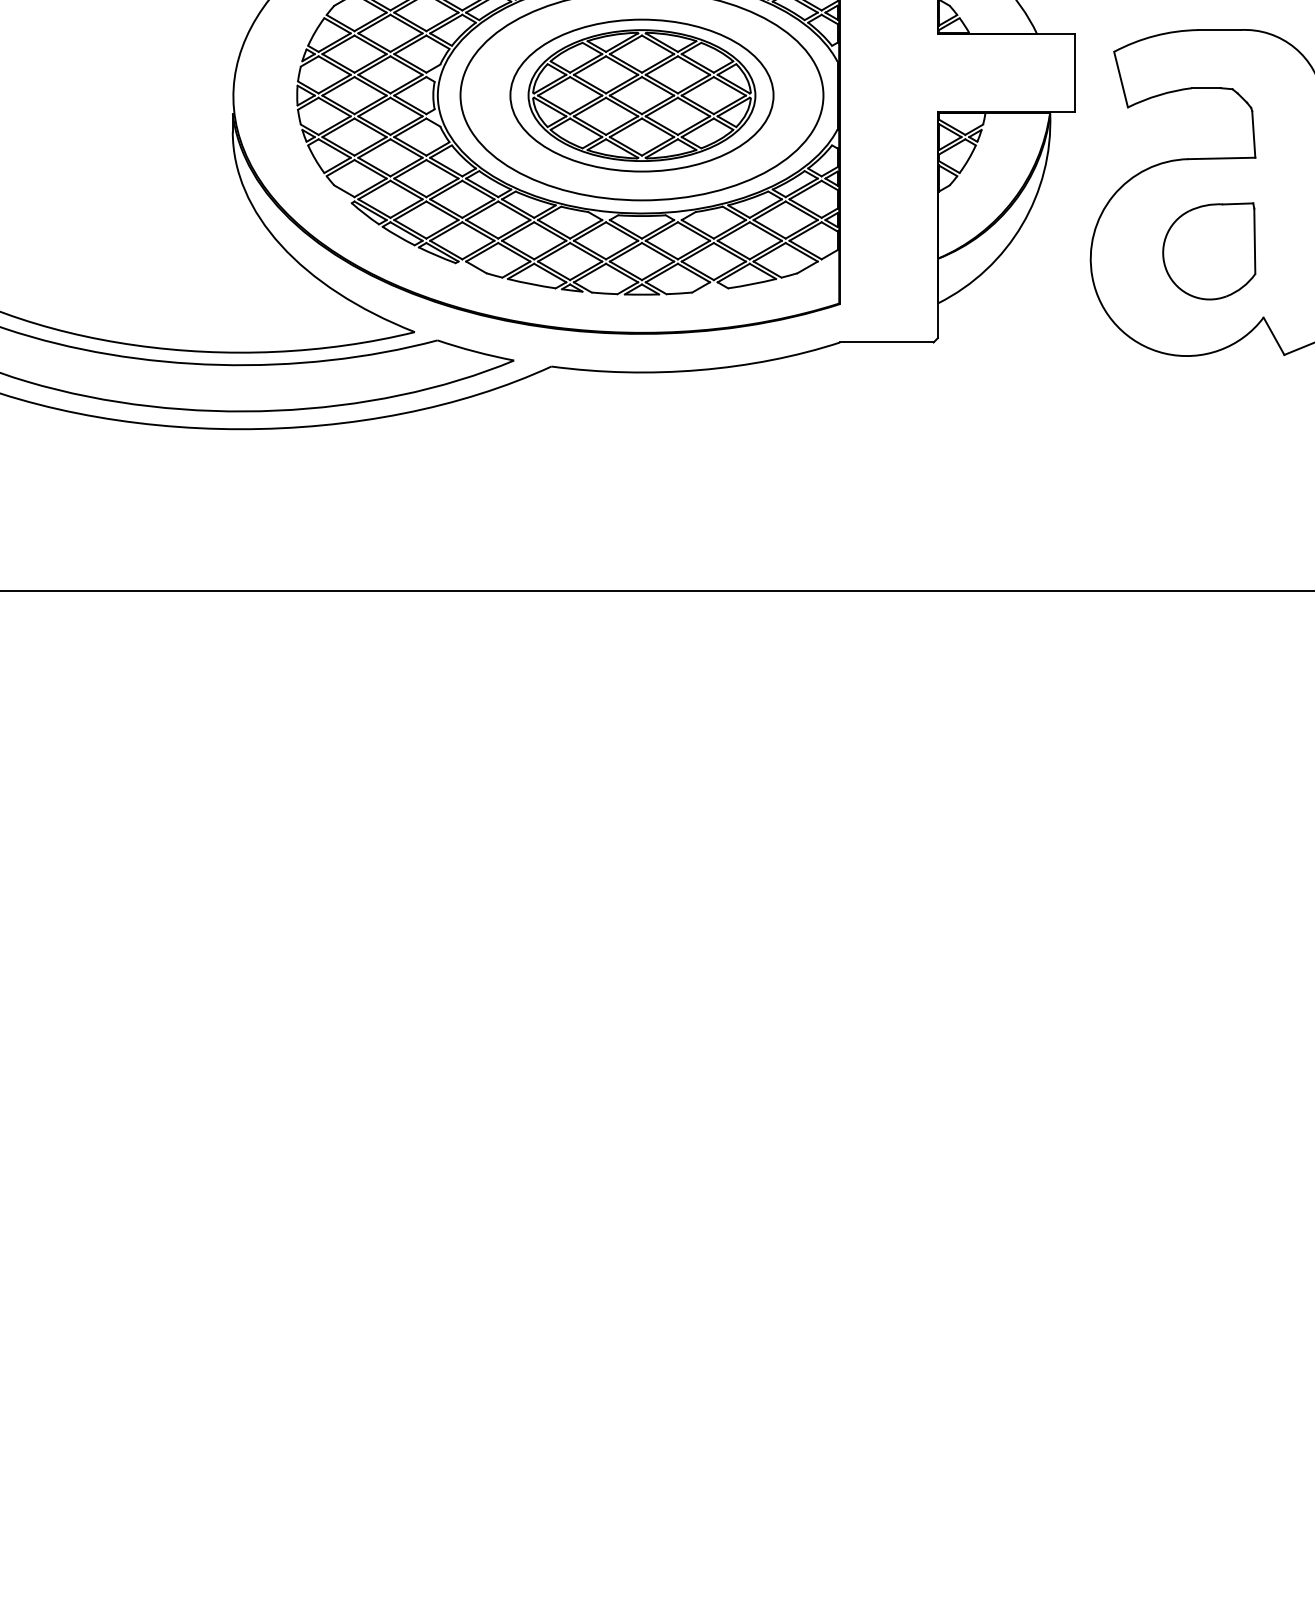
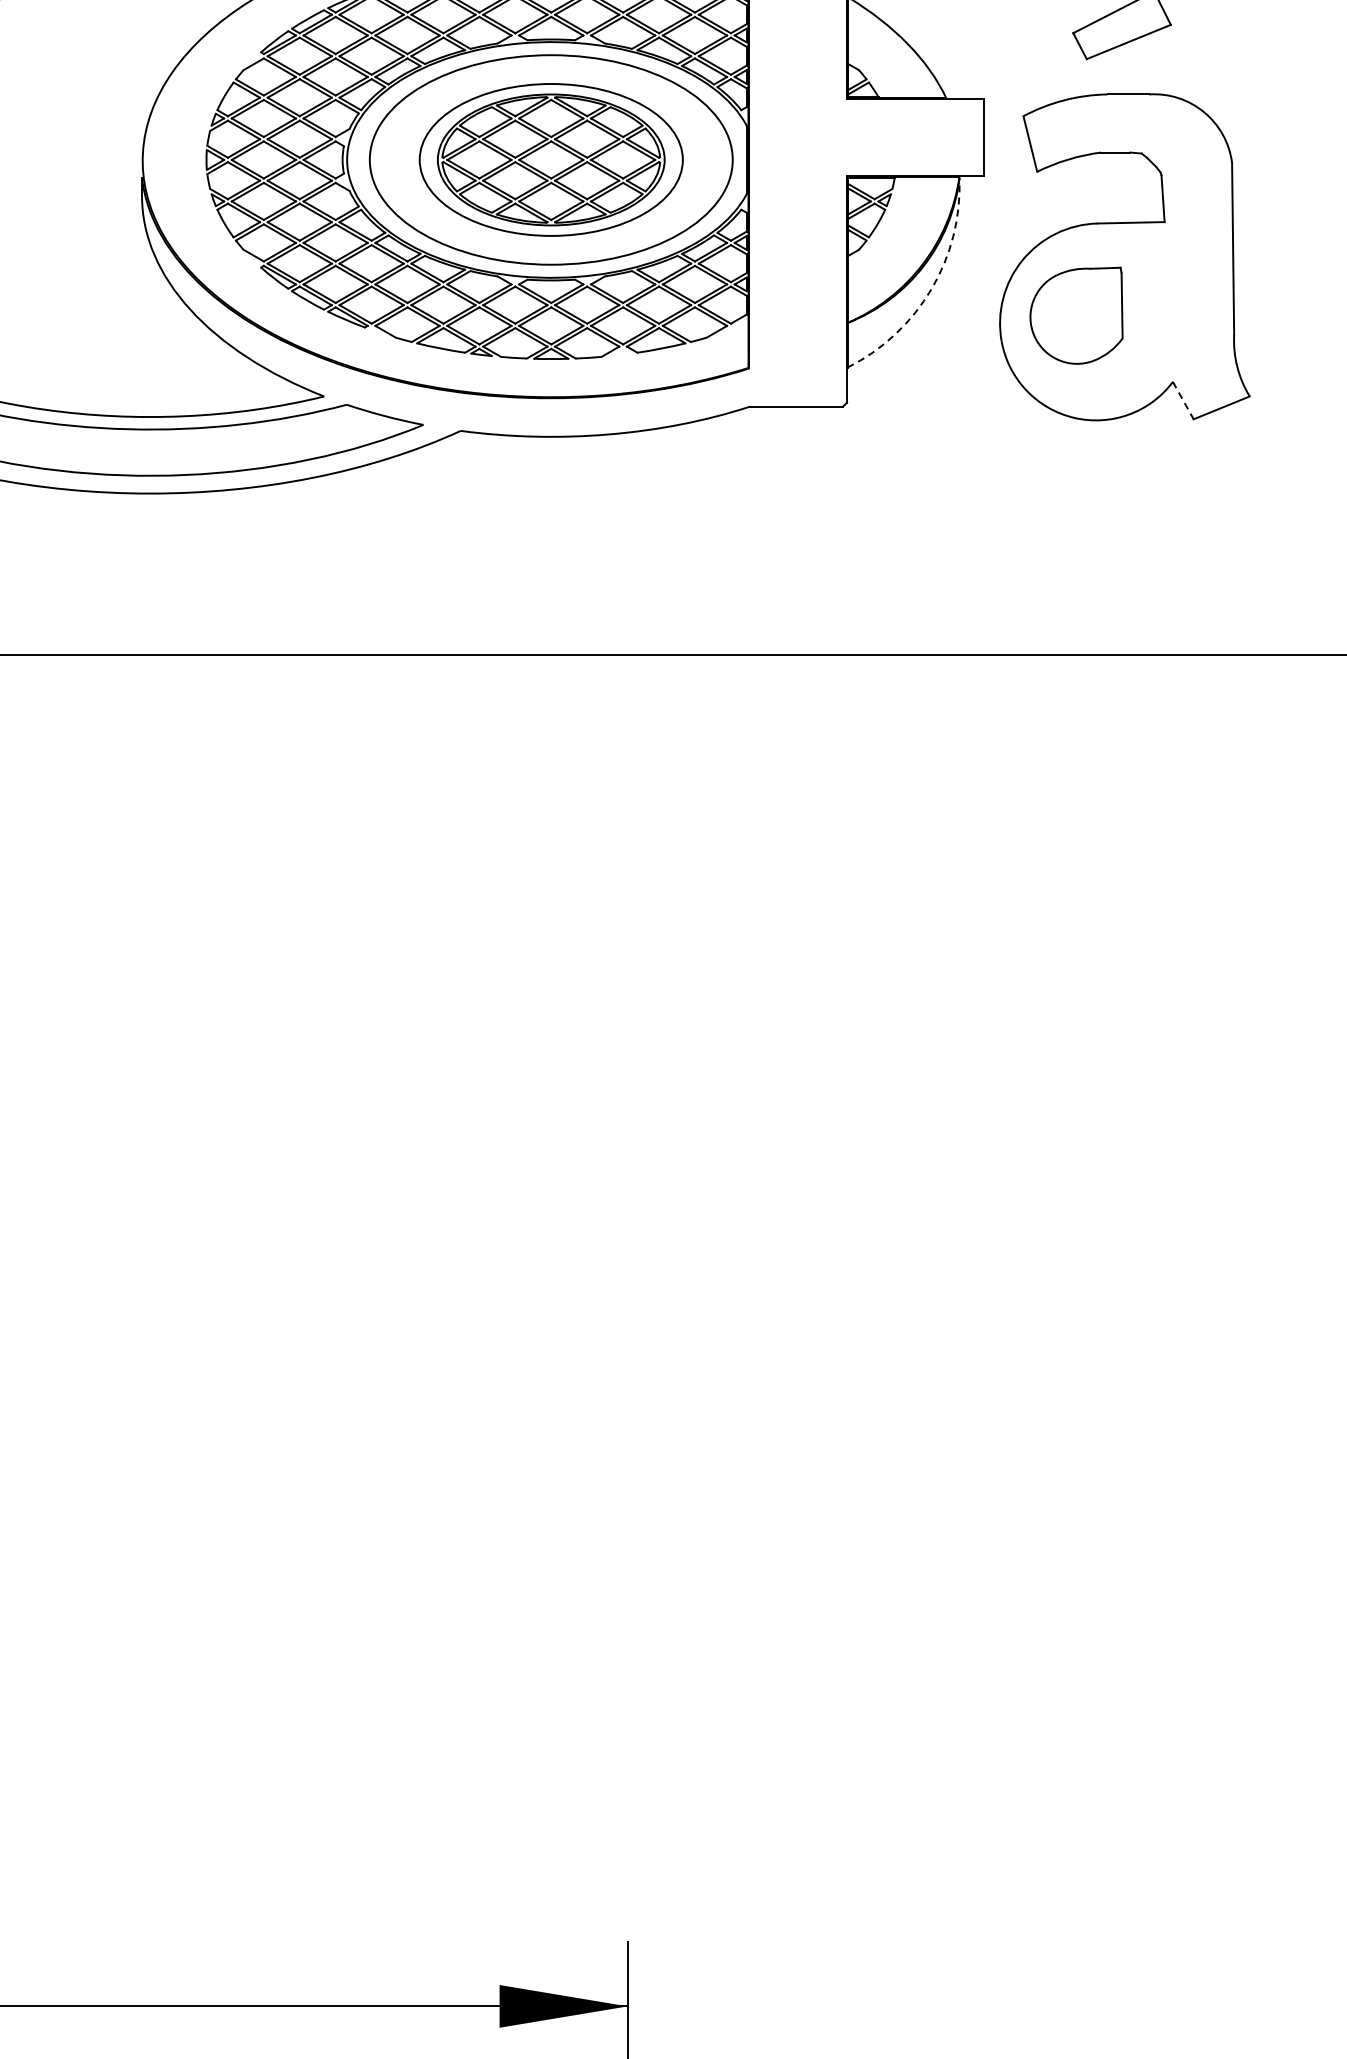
arc: (1022, 225) -> (931, 289), solid -> dashed
part: (1209, 251) -> (1076, 315), moved
line: (1274, 337) -> (1183, 401), solid -> dashed

